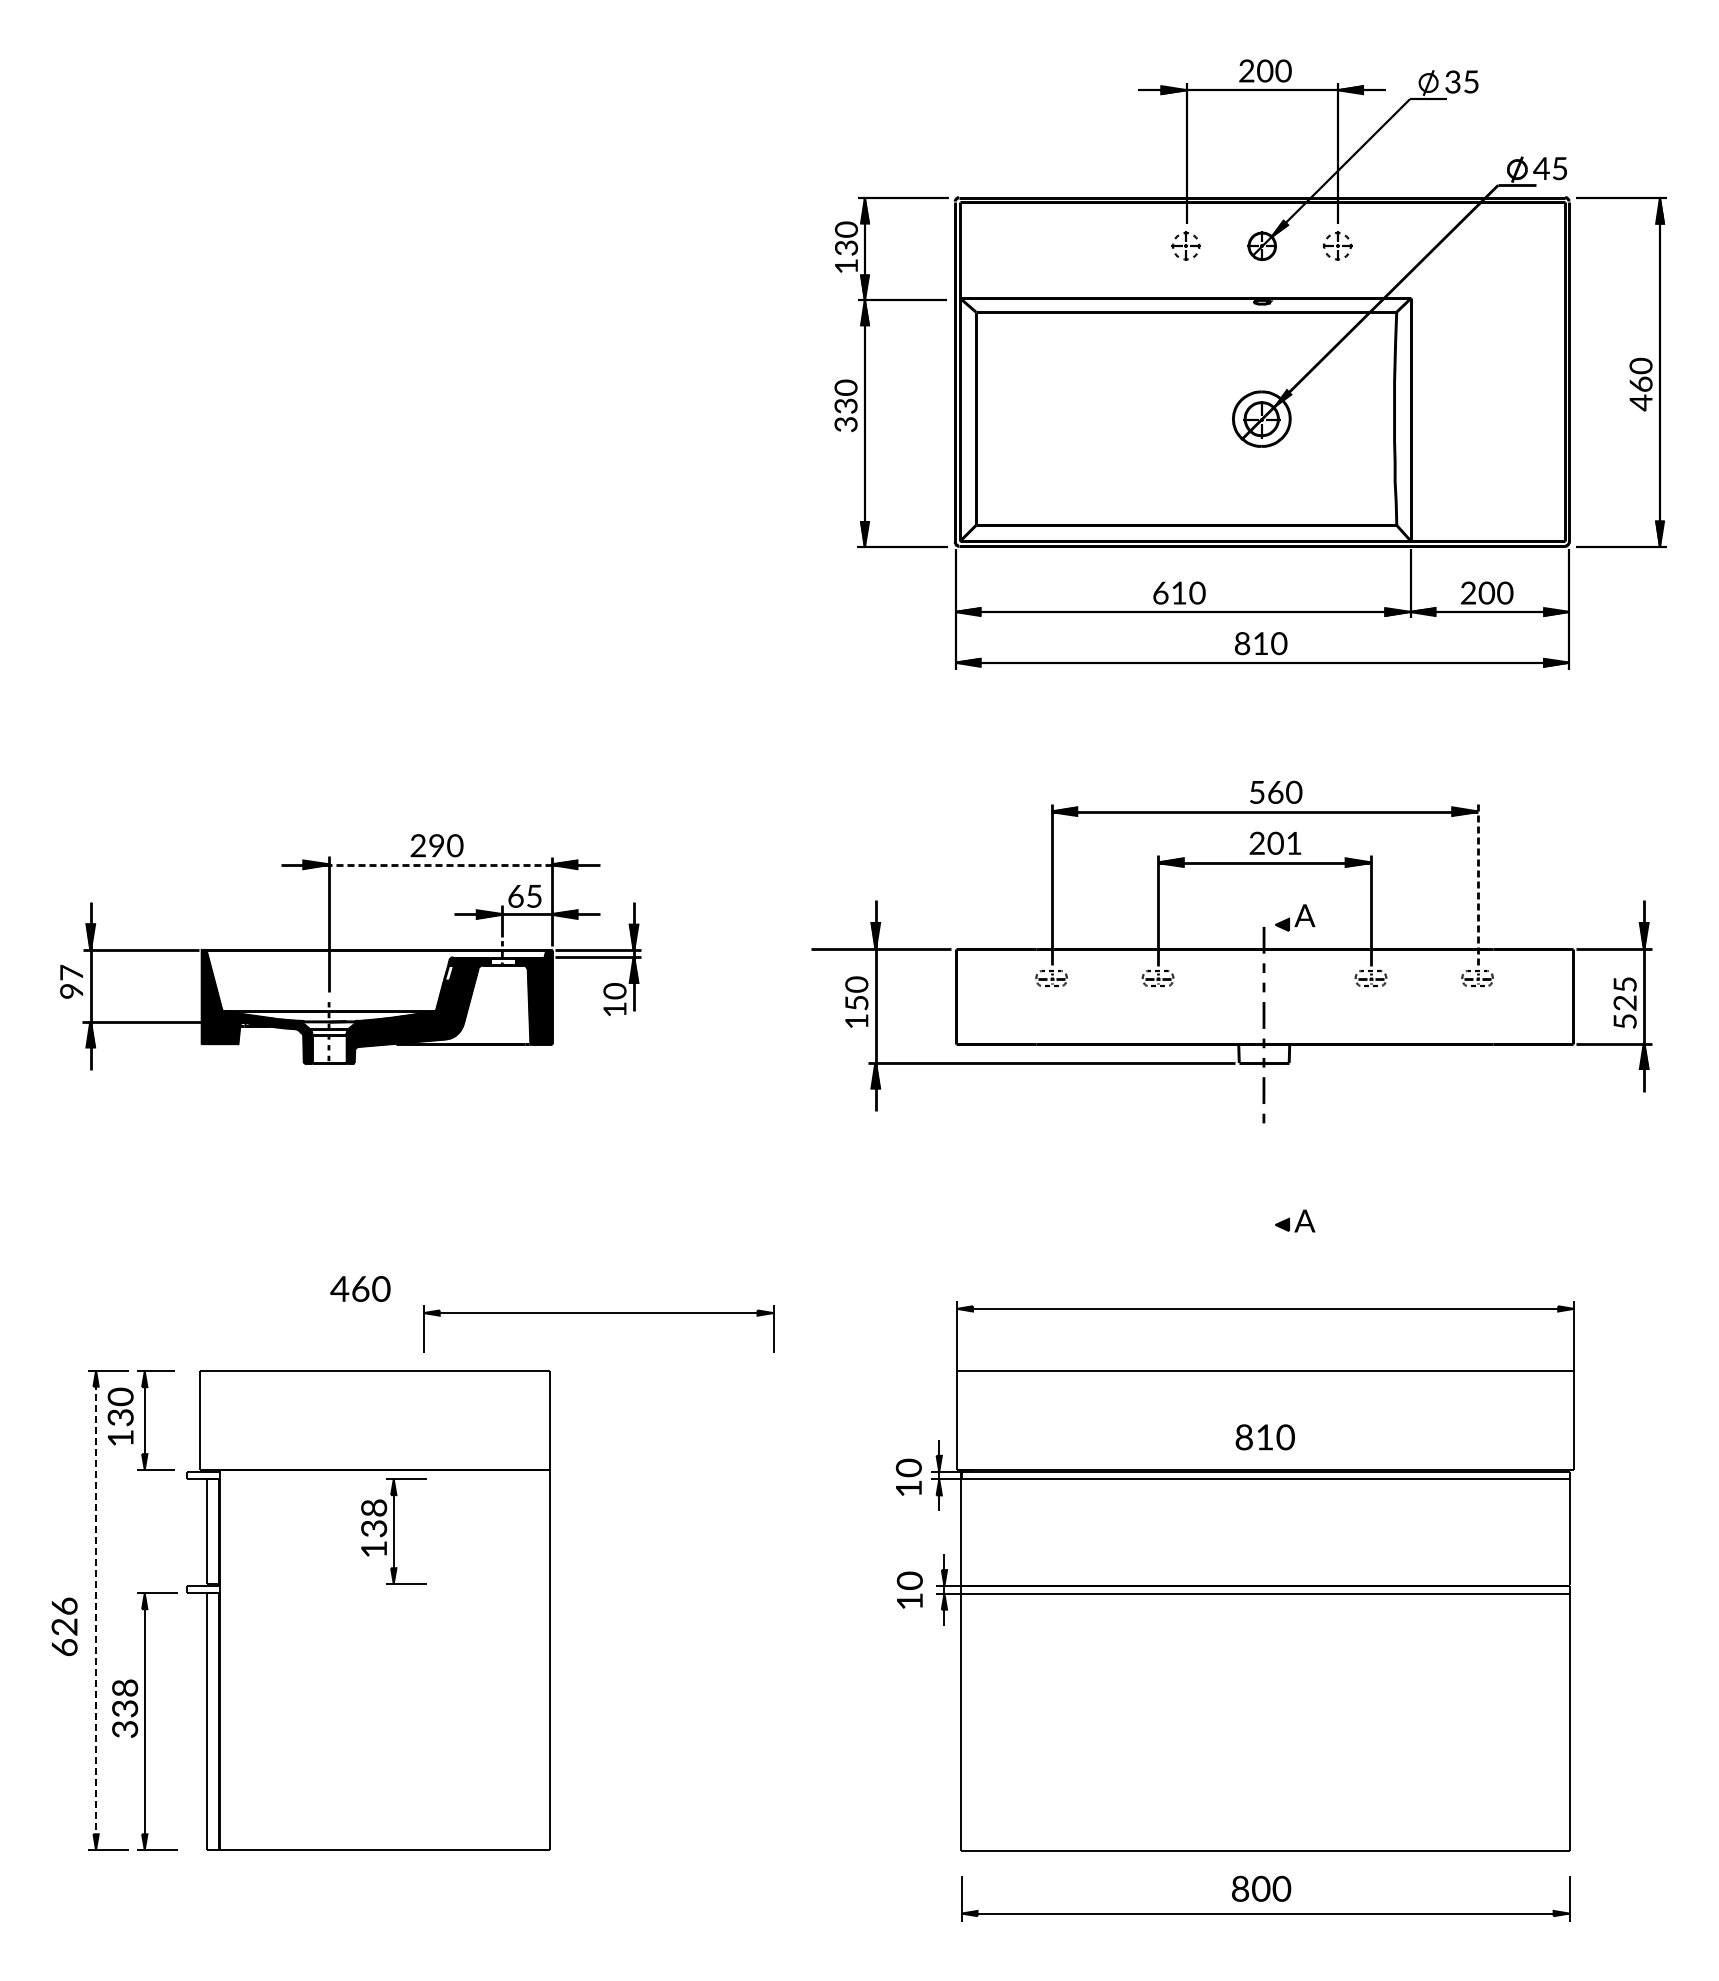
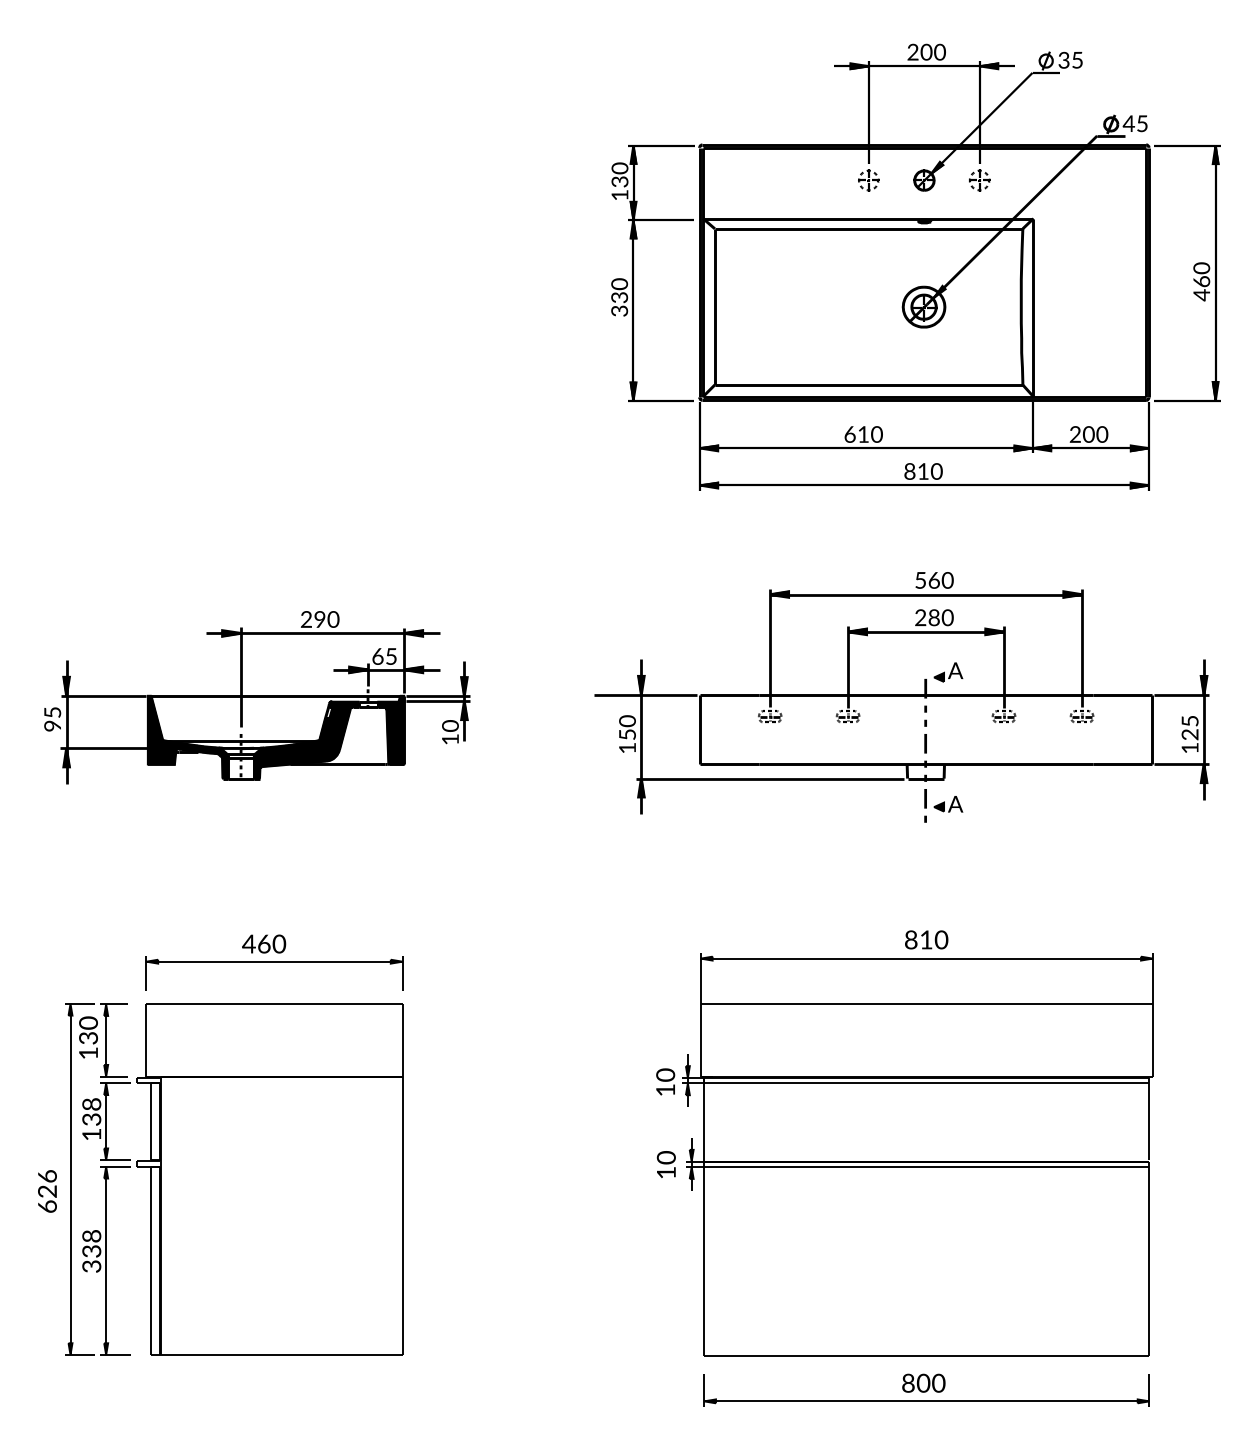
text: (1284, 842) -> (940, 617), 201 -> 280
line: (439, 864) -> (321, 633), dashed -> solid
line: (1477, 884) -> (1081, 647), dashed -> solid
text: (71, 972) -> (52, 712), 97 -> 95
text: (1624, 1021) -> (1189, 748), 525 -> 125
part: (1295, 1220) -> (948, 803), moved
part: (598, 1313) -> (274, 962), moved
text: (1264, 1437) -> (926, 940), moved
part: (393, 1531) -> (105, 1121), moved
line: (96, 1616) -> (70, 1183), dashed -> solid

